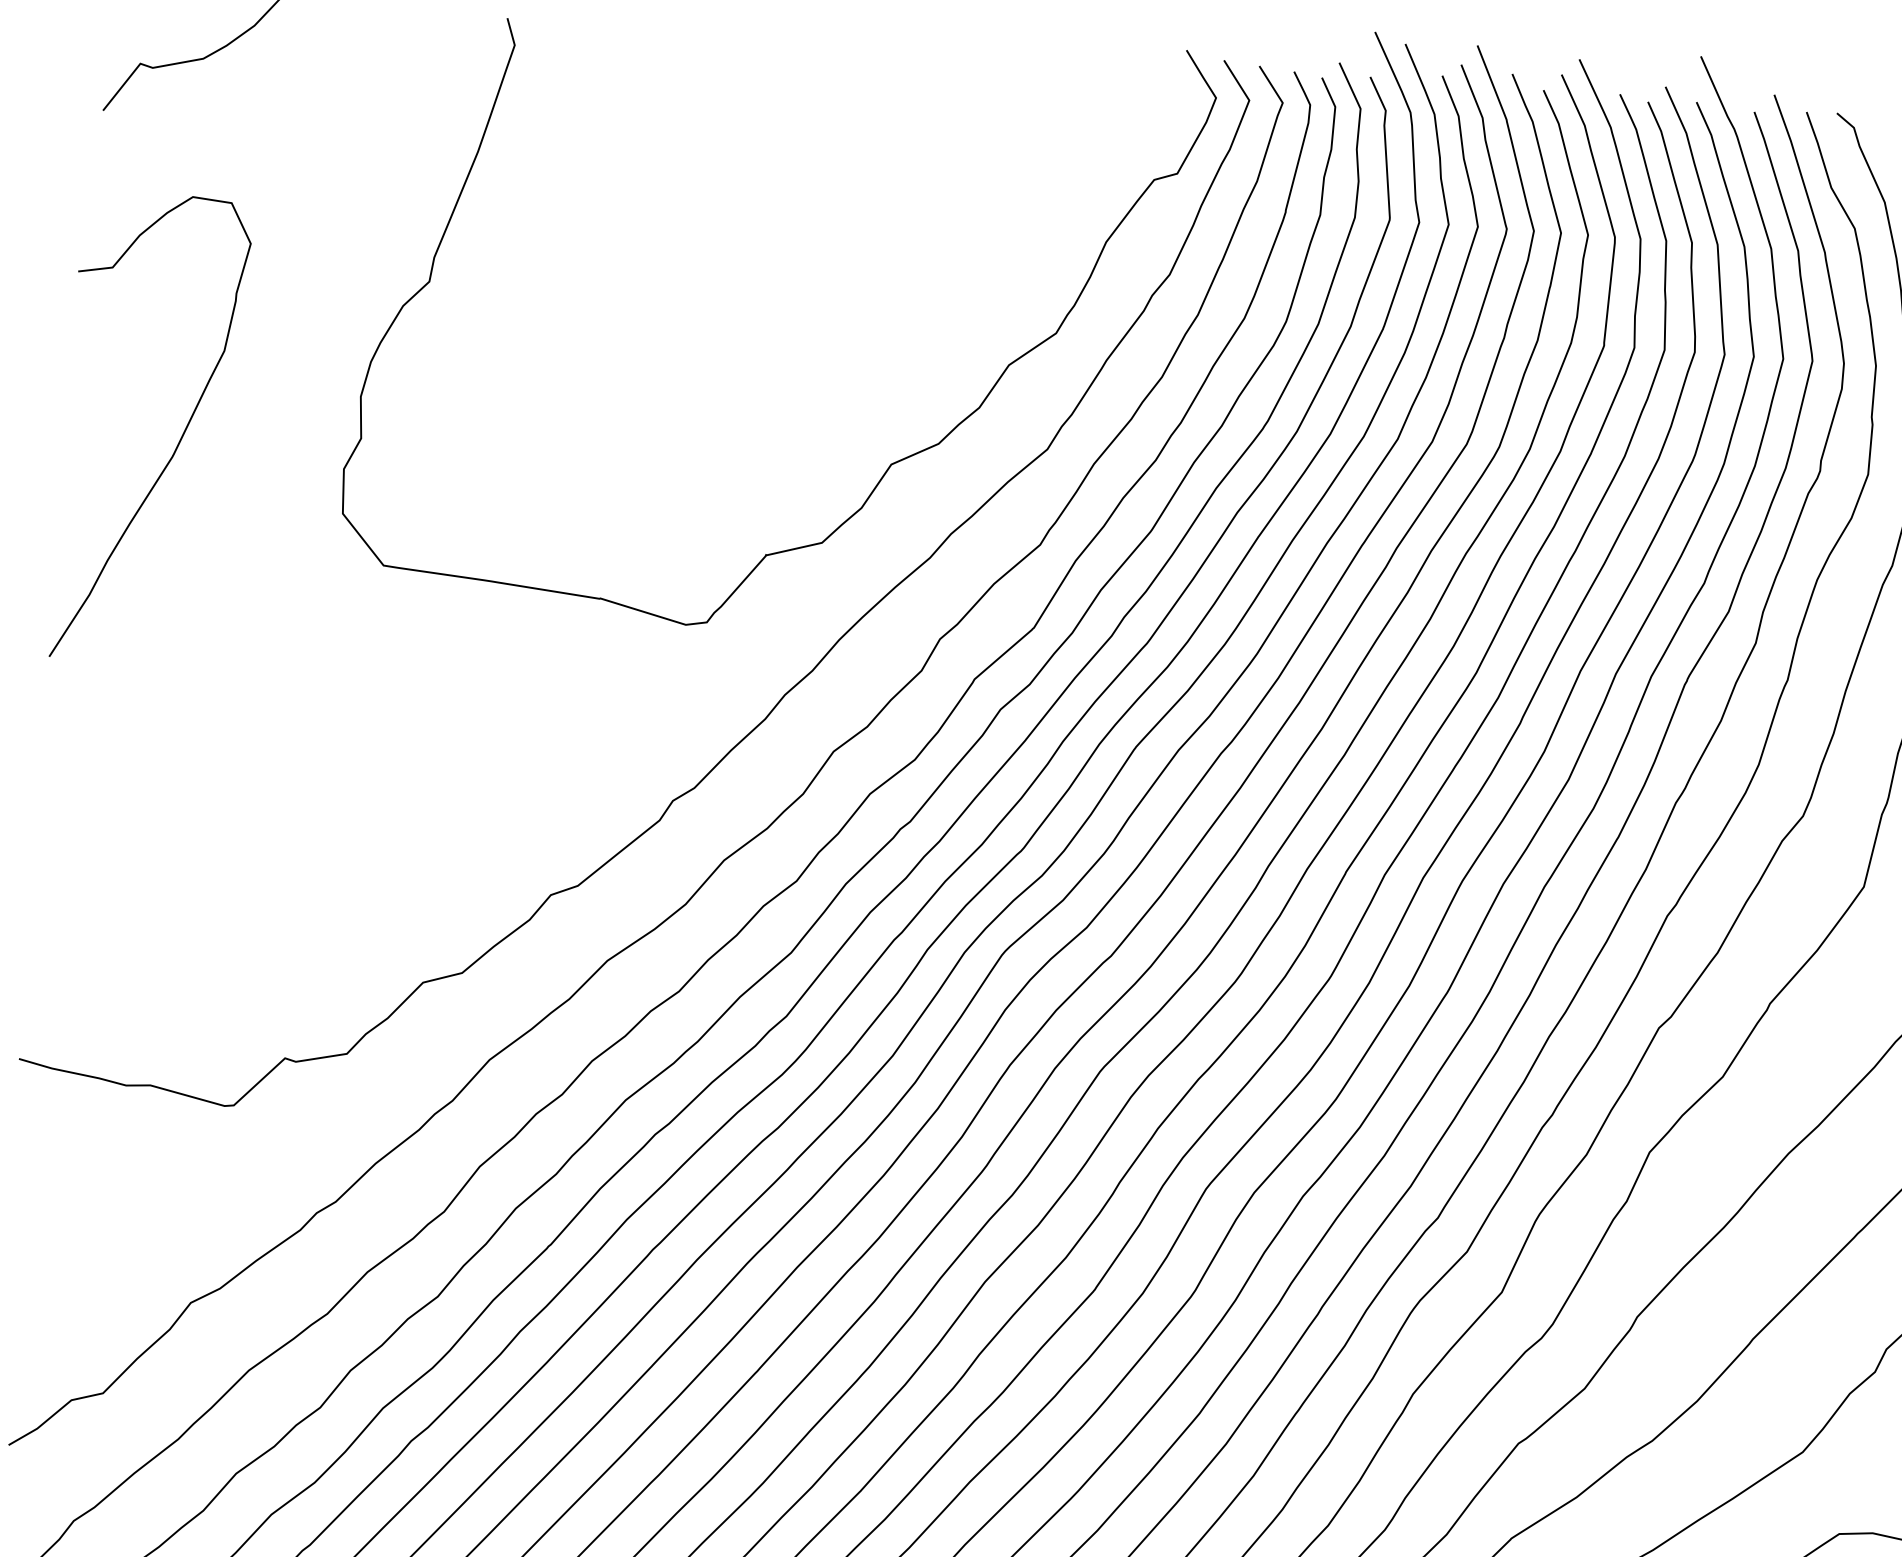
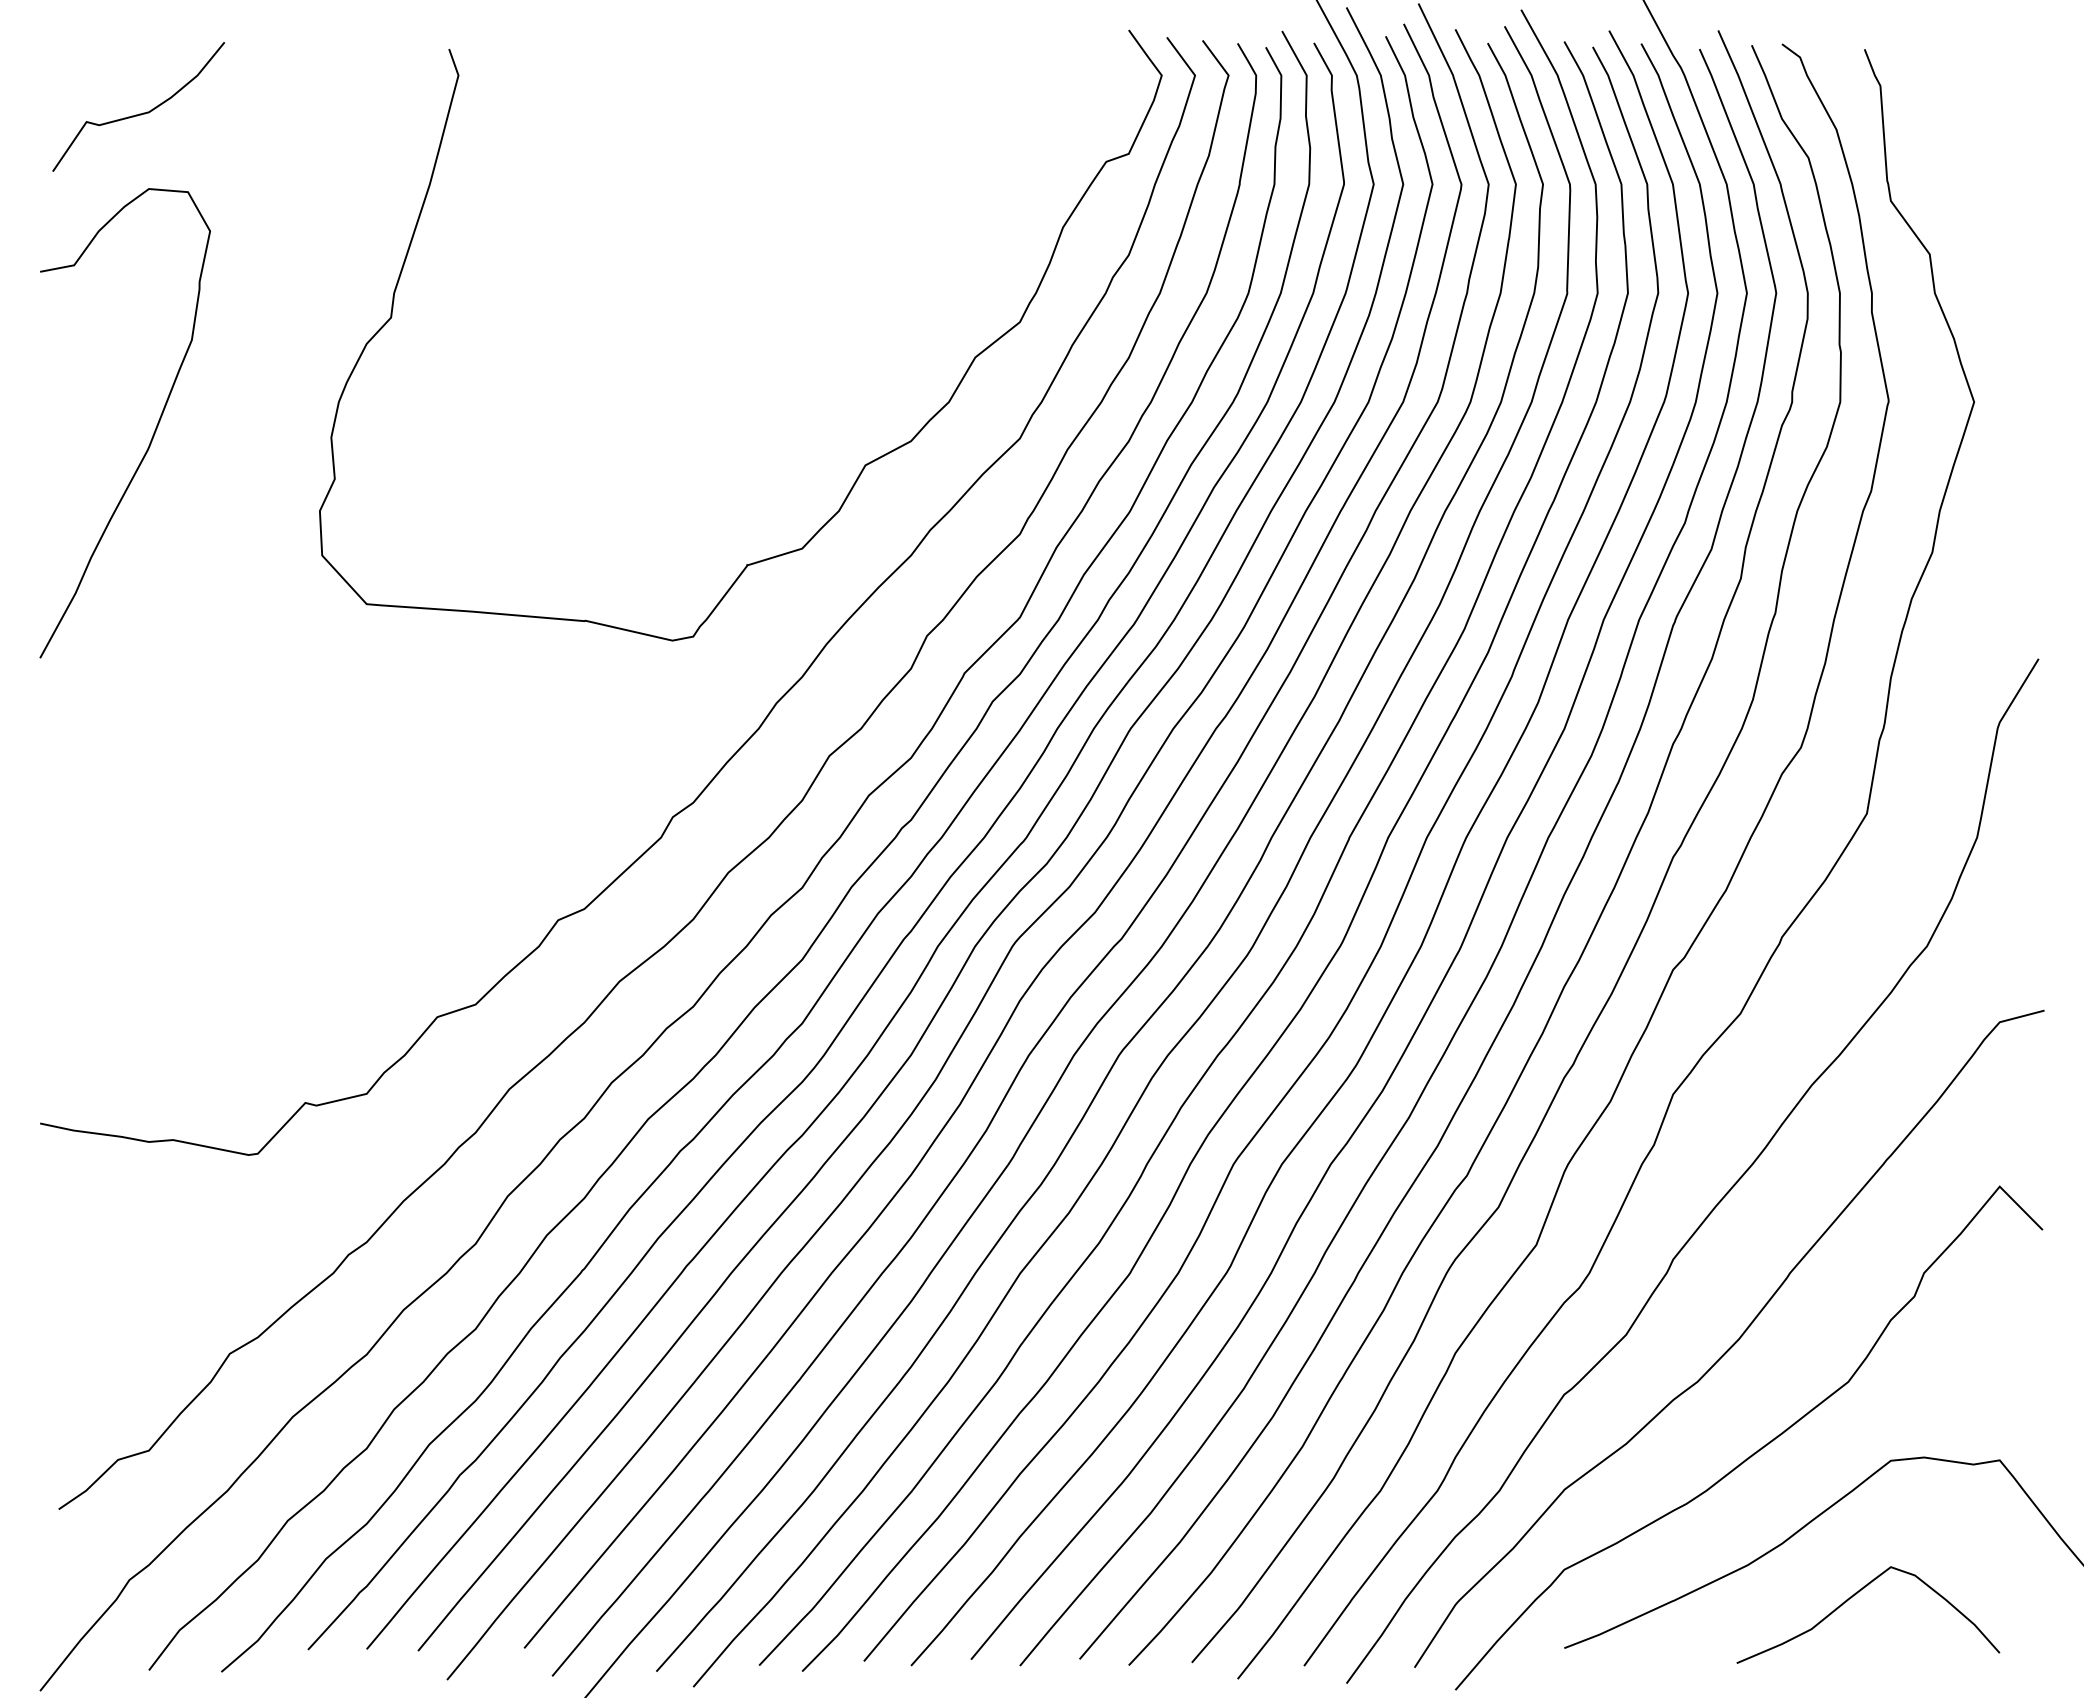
curve: (179, 440) -> (153, 432), moved

